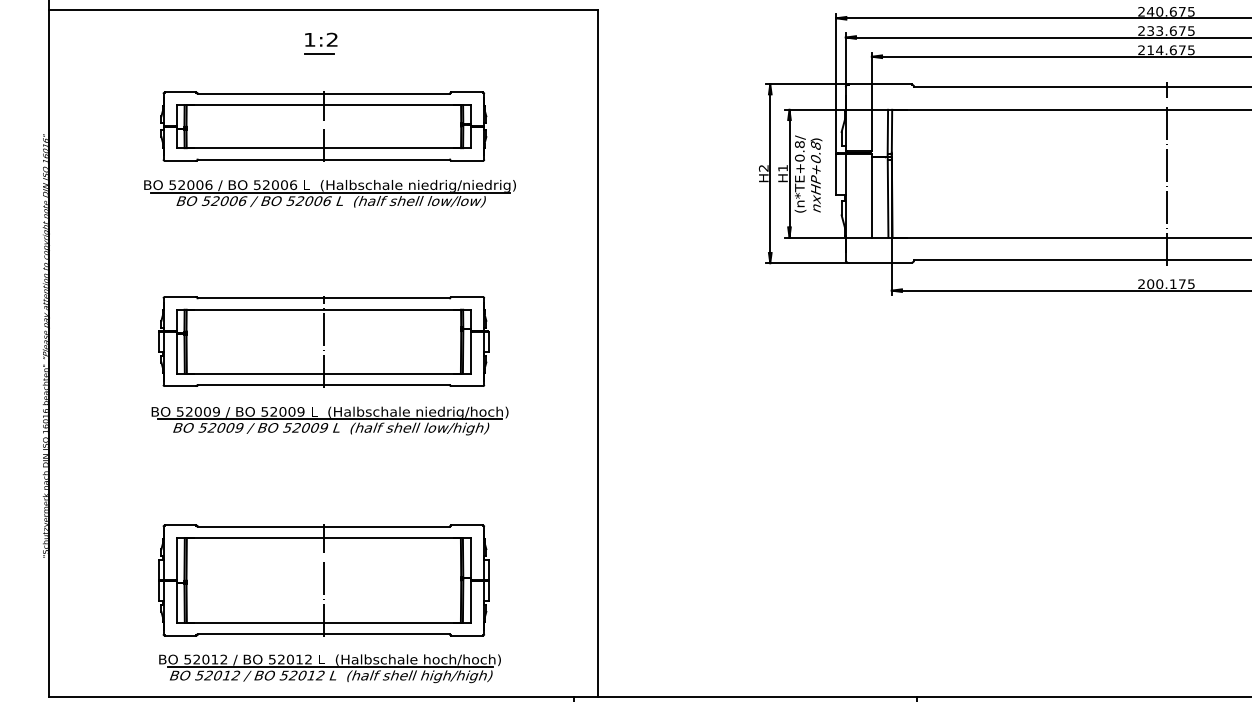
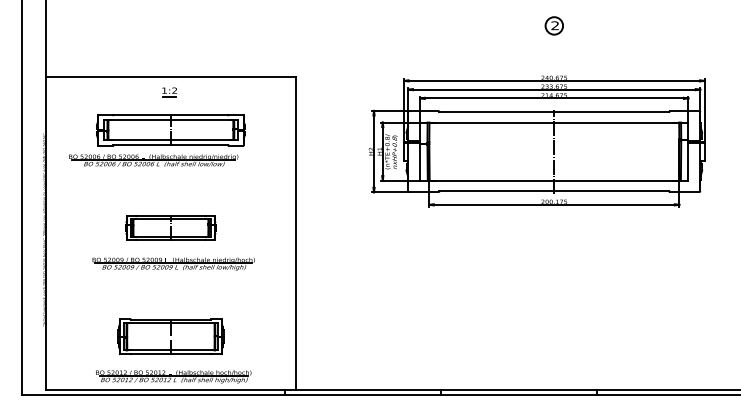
part: (329, 193) -> (153, 160), moved
part: (323, 340) -> (170, 227), size x0.6
part: (323, 580) -> (170, 336), size x0.7

